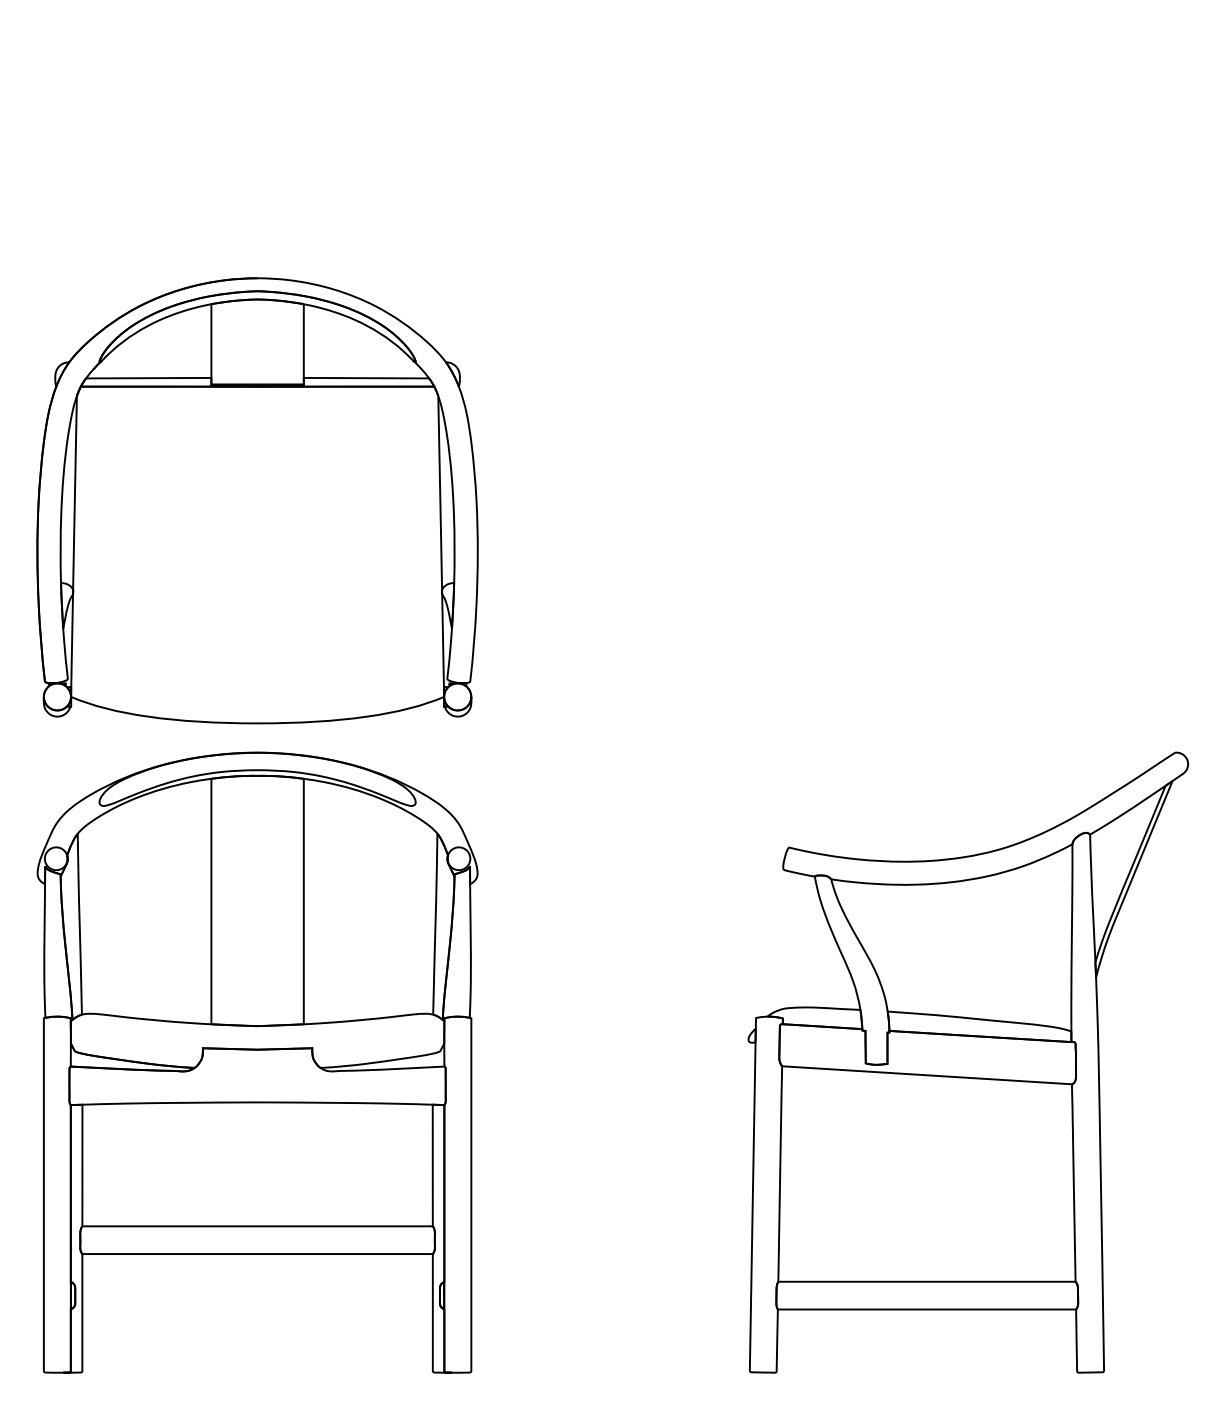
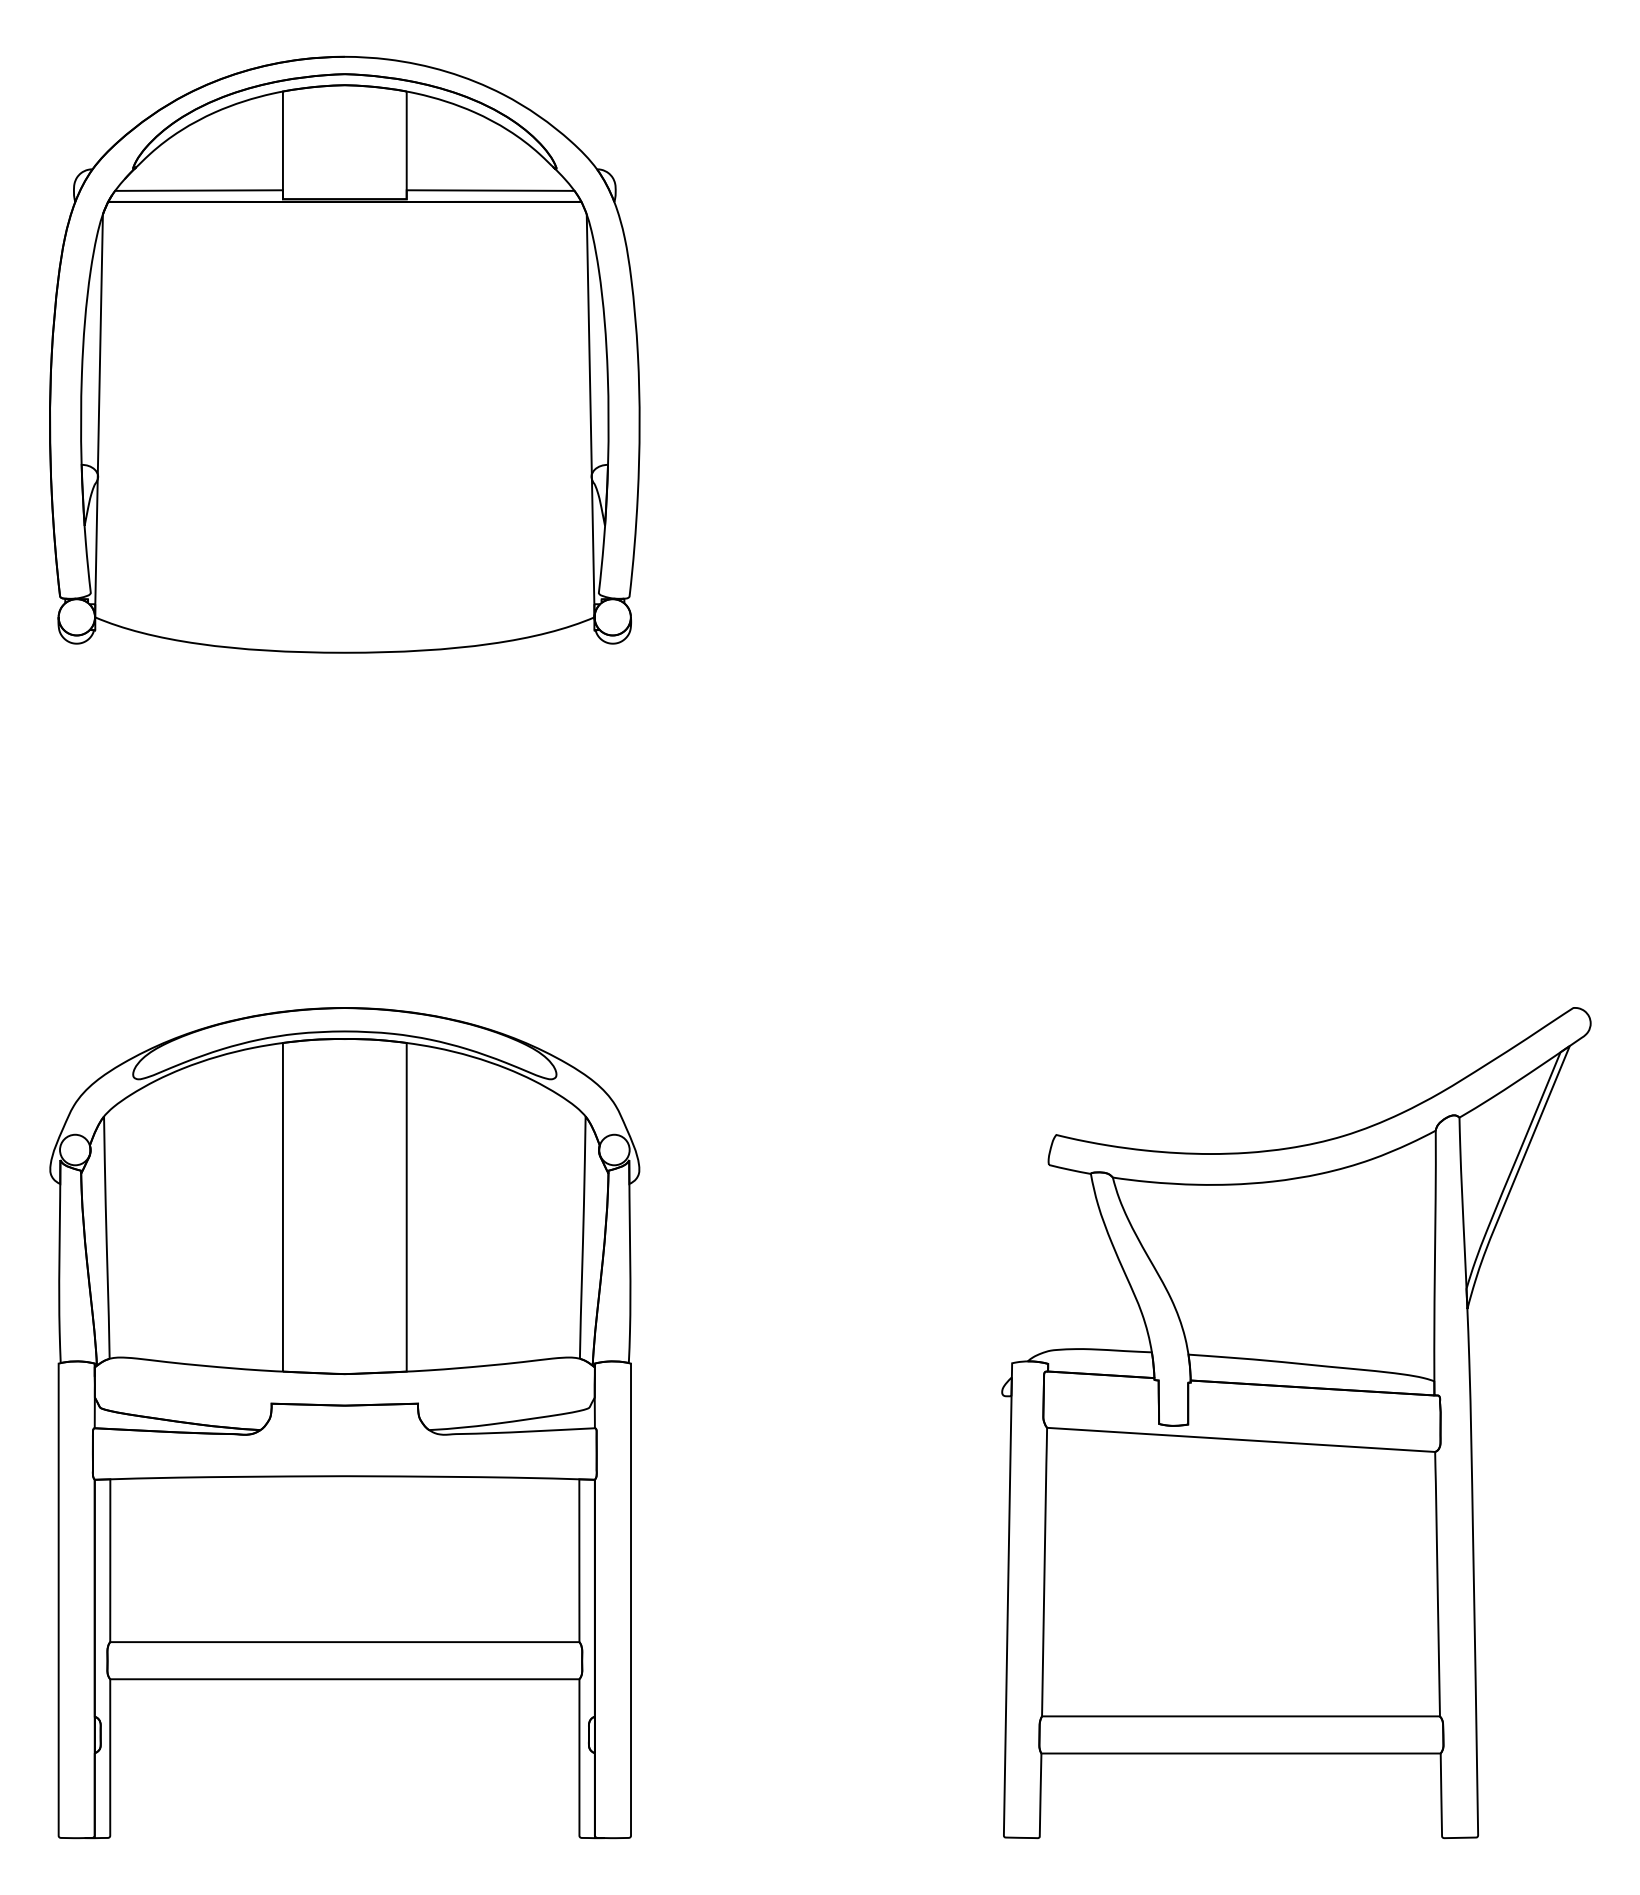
part: (257, 500) -> (344, 354), moved

